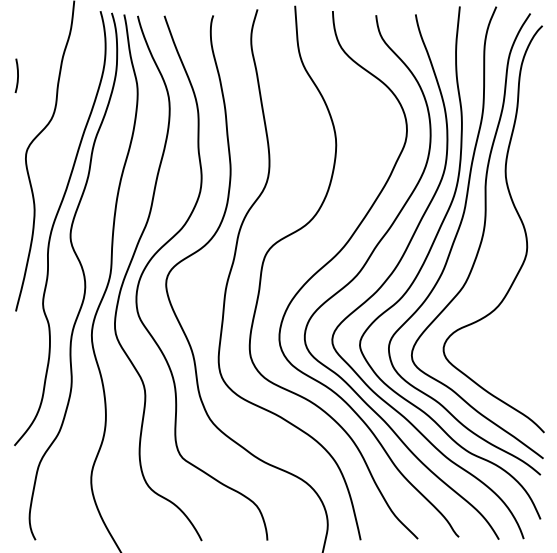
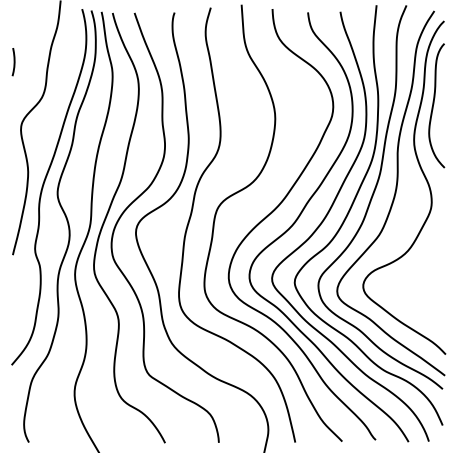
curve: (529, 129) -> (433, 106), added

